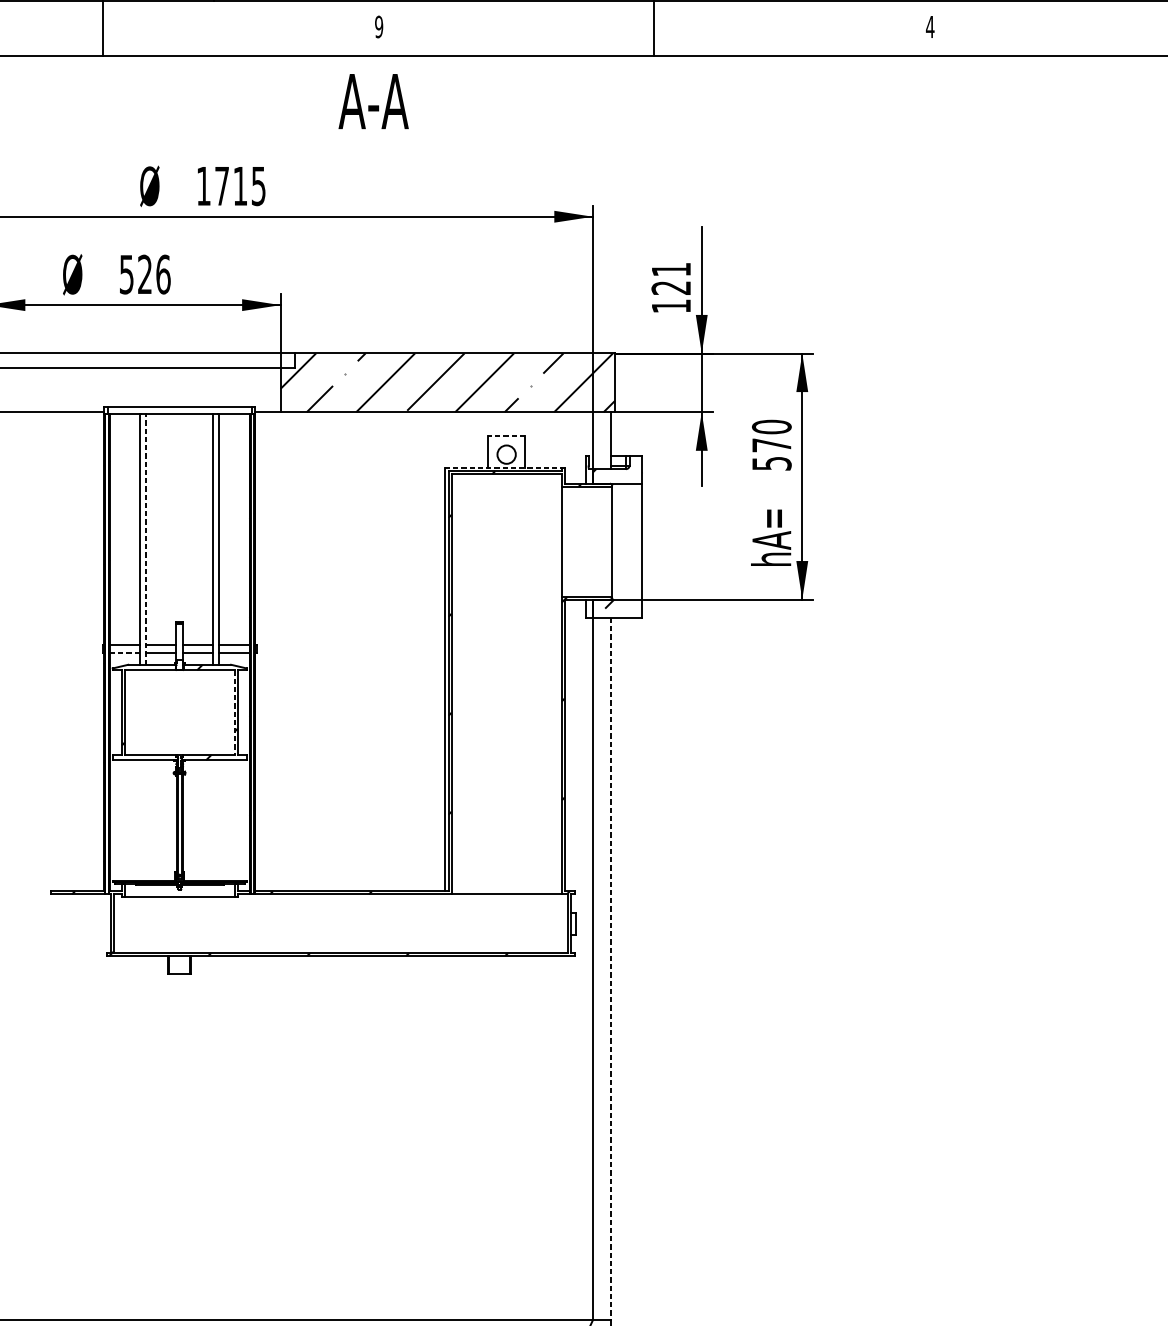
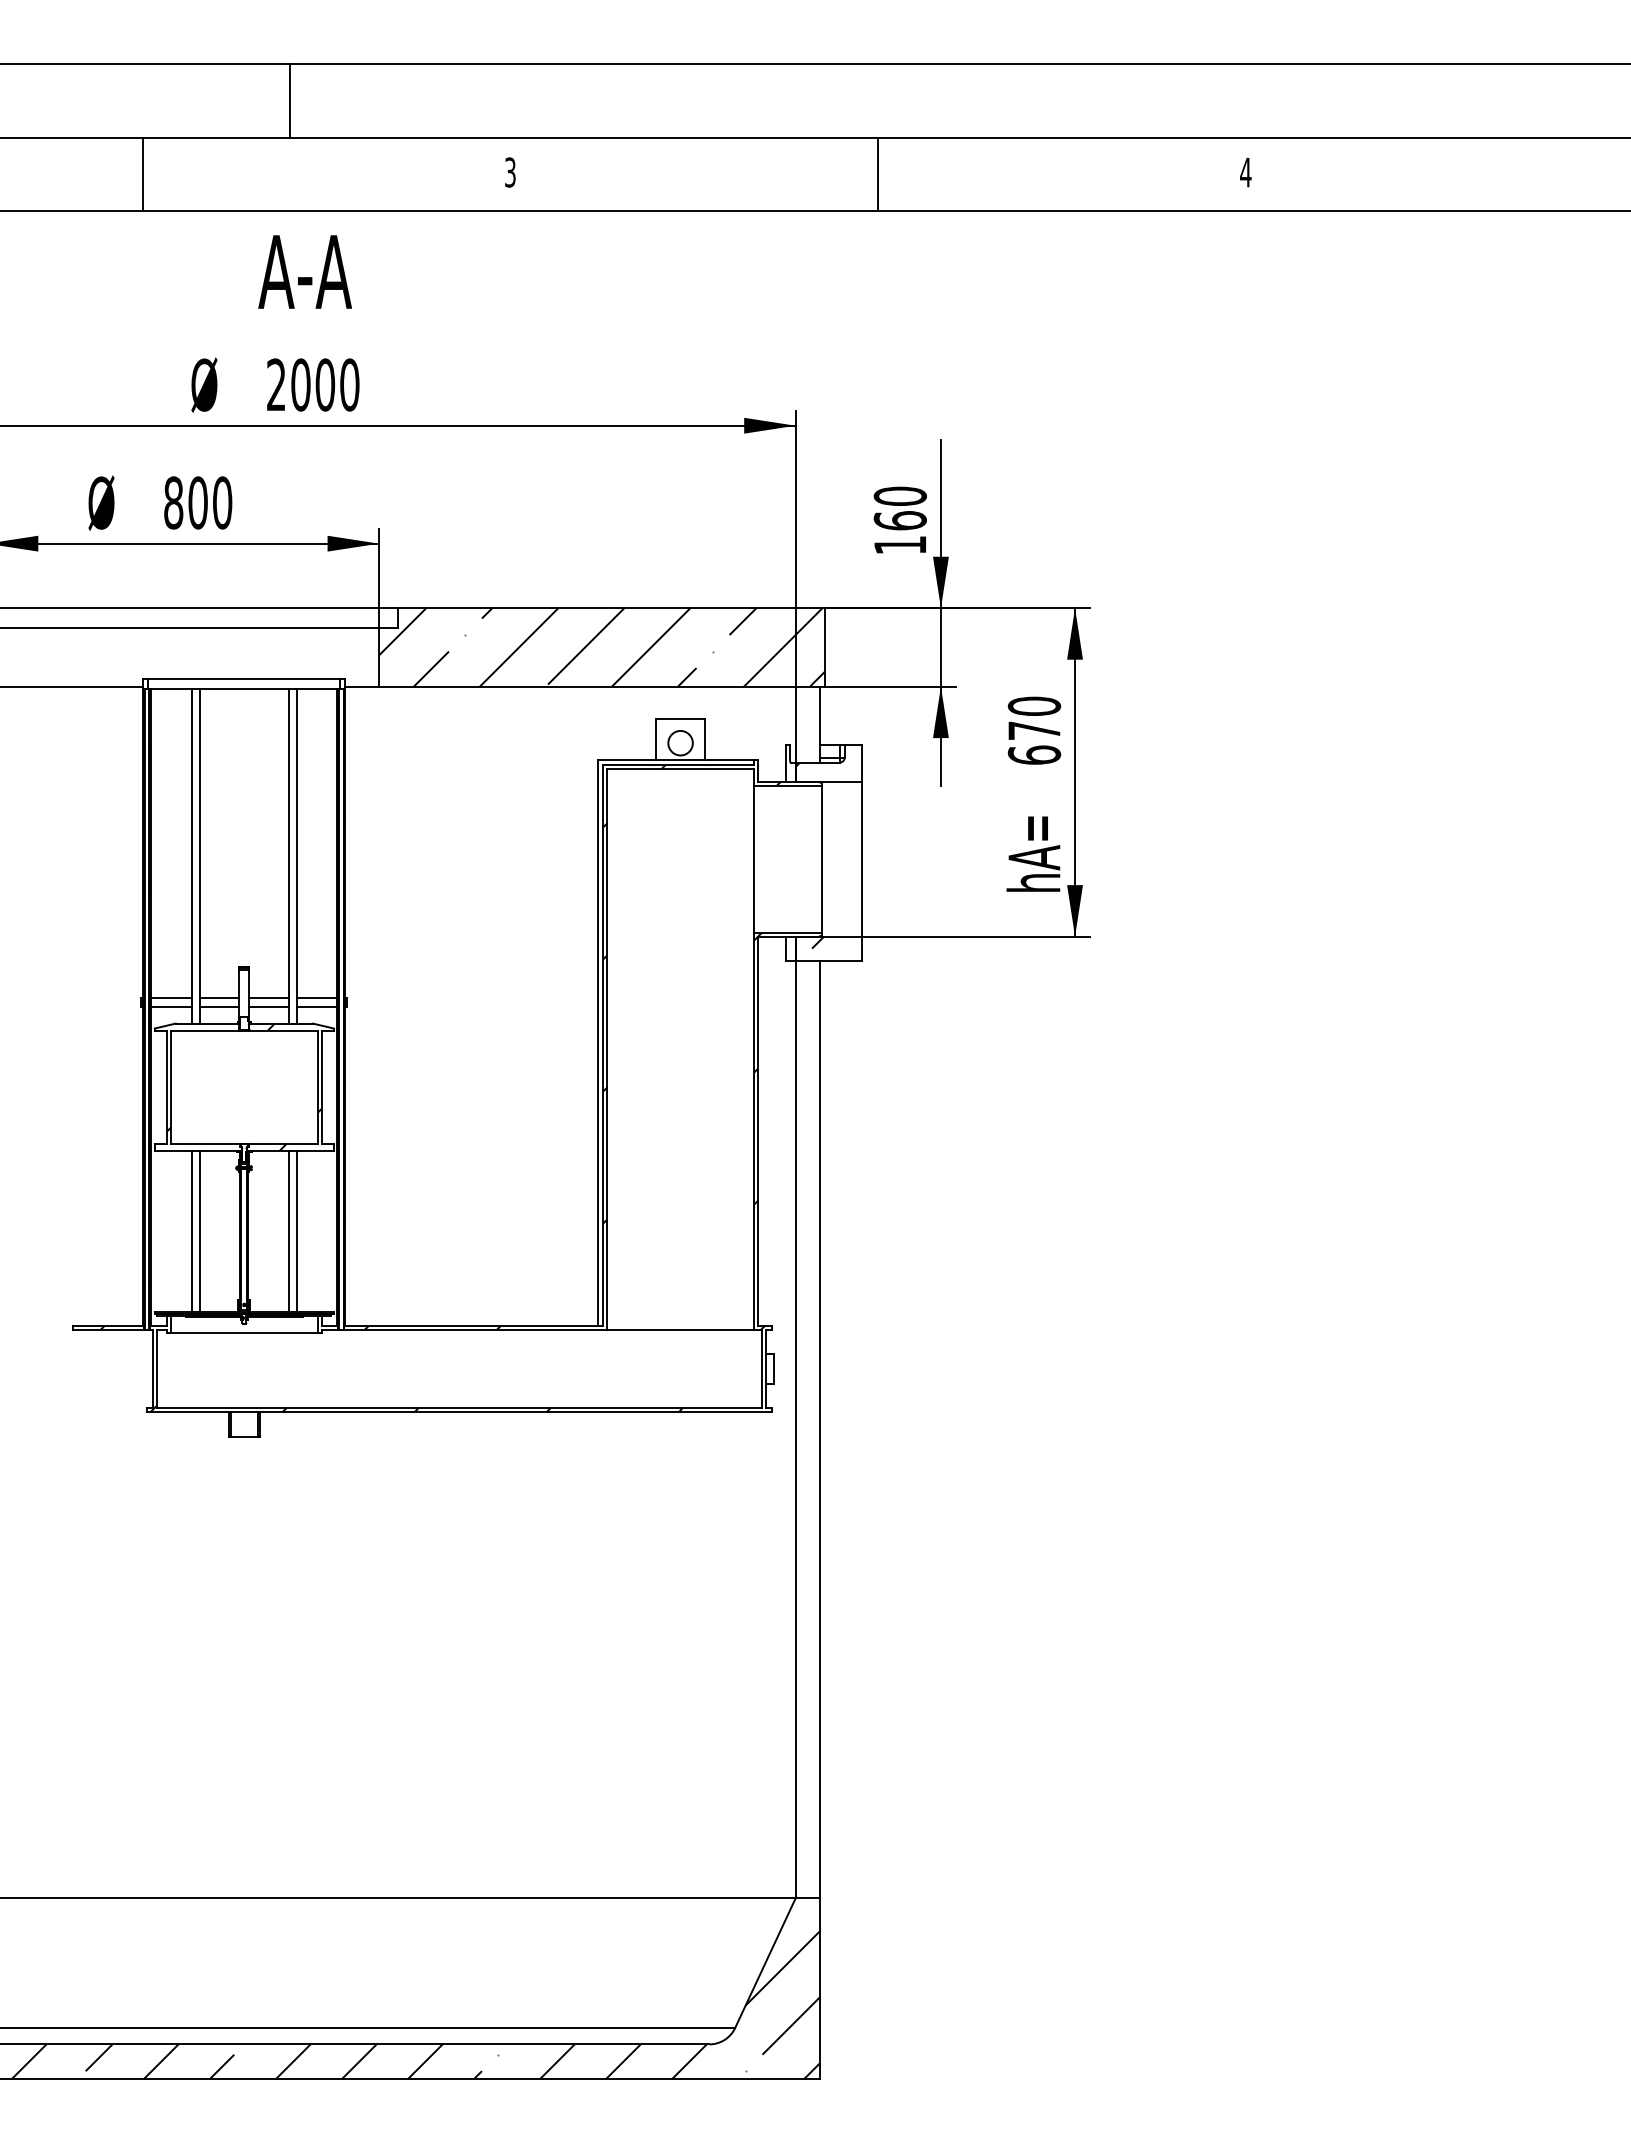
text: (378, 26) -> (509, 172), 9 -> 3
text: (373, 101) -> (304, 271), moved
text: (231, 185) -> (313, 384), 1715 -> 2000
text: (145, 274) -> (198, 502), 526 -> 800
text: (670, 278) -> (899, 508), 121 -> 160
line: (506, 436) -> (680, 718), dashed -> solid
text: (771, 463) -> (1034, 754), 570 -> 670
line: (503, 467) -> (676, 760), dashed -> solid
line: (146, 538) -> (199, 855), dashed -> solid
line: (125, 652) -> (172, 1007), dashed -> solid
line: (234, 712) -> (317, 1087), dashed -> solid
line: (140, 820) -> (191, 1231), added
line: (146, 820) -> (199, 1231), added
line: (212, 820) -> (288, 1231), added
line: (218, 820) -> (296, 1231), added
line: (611, 968) -> (820, 1429), dashed -> solid

